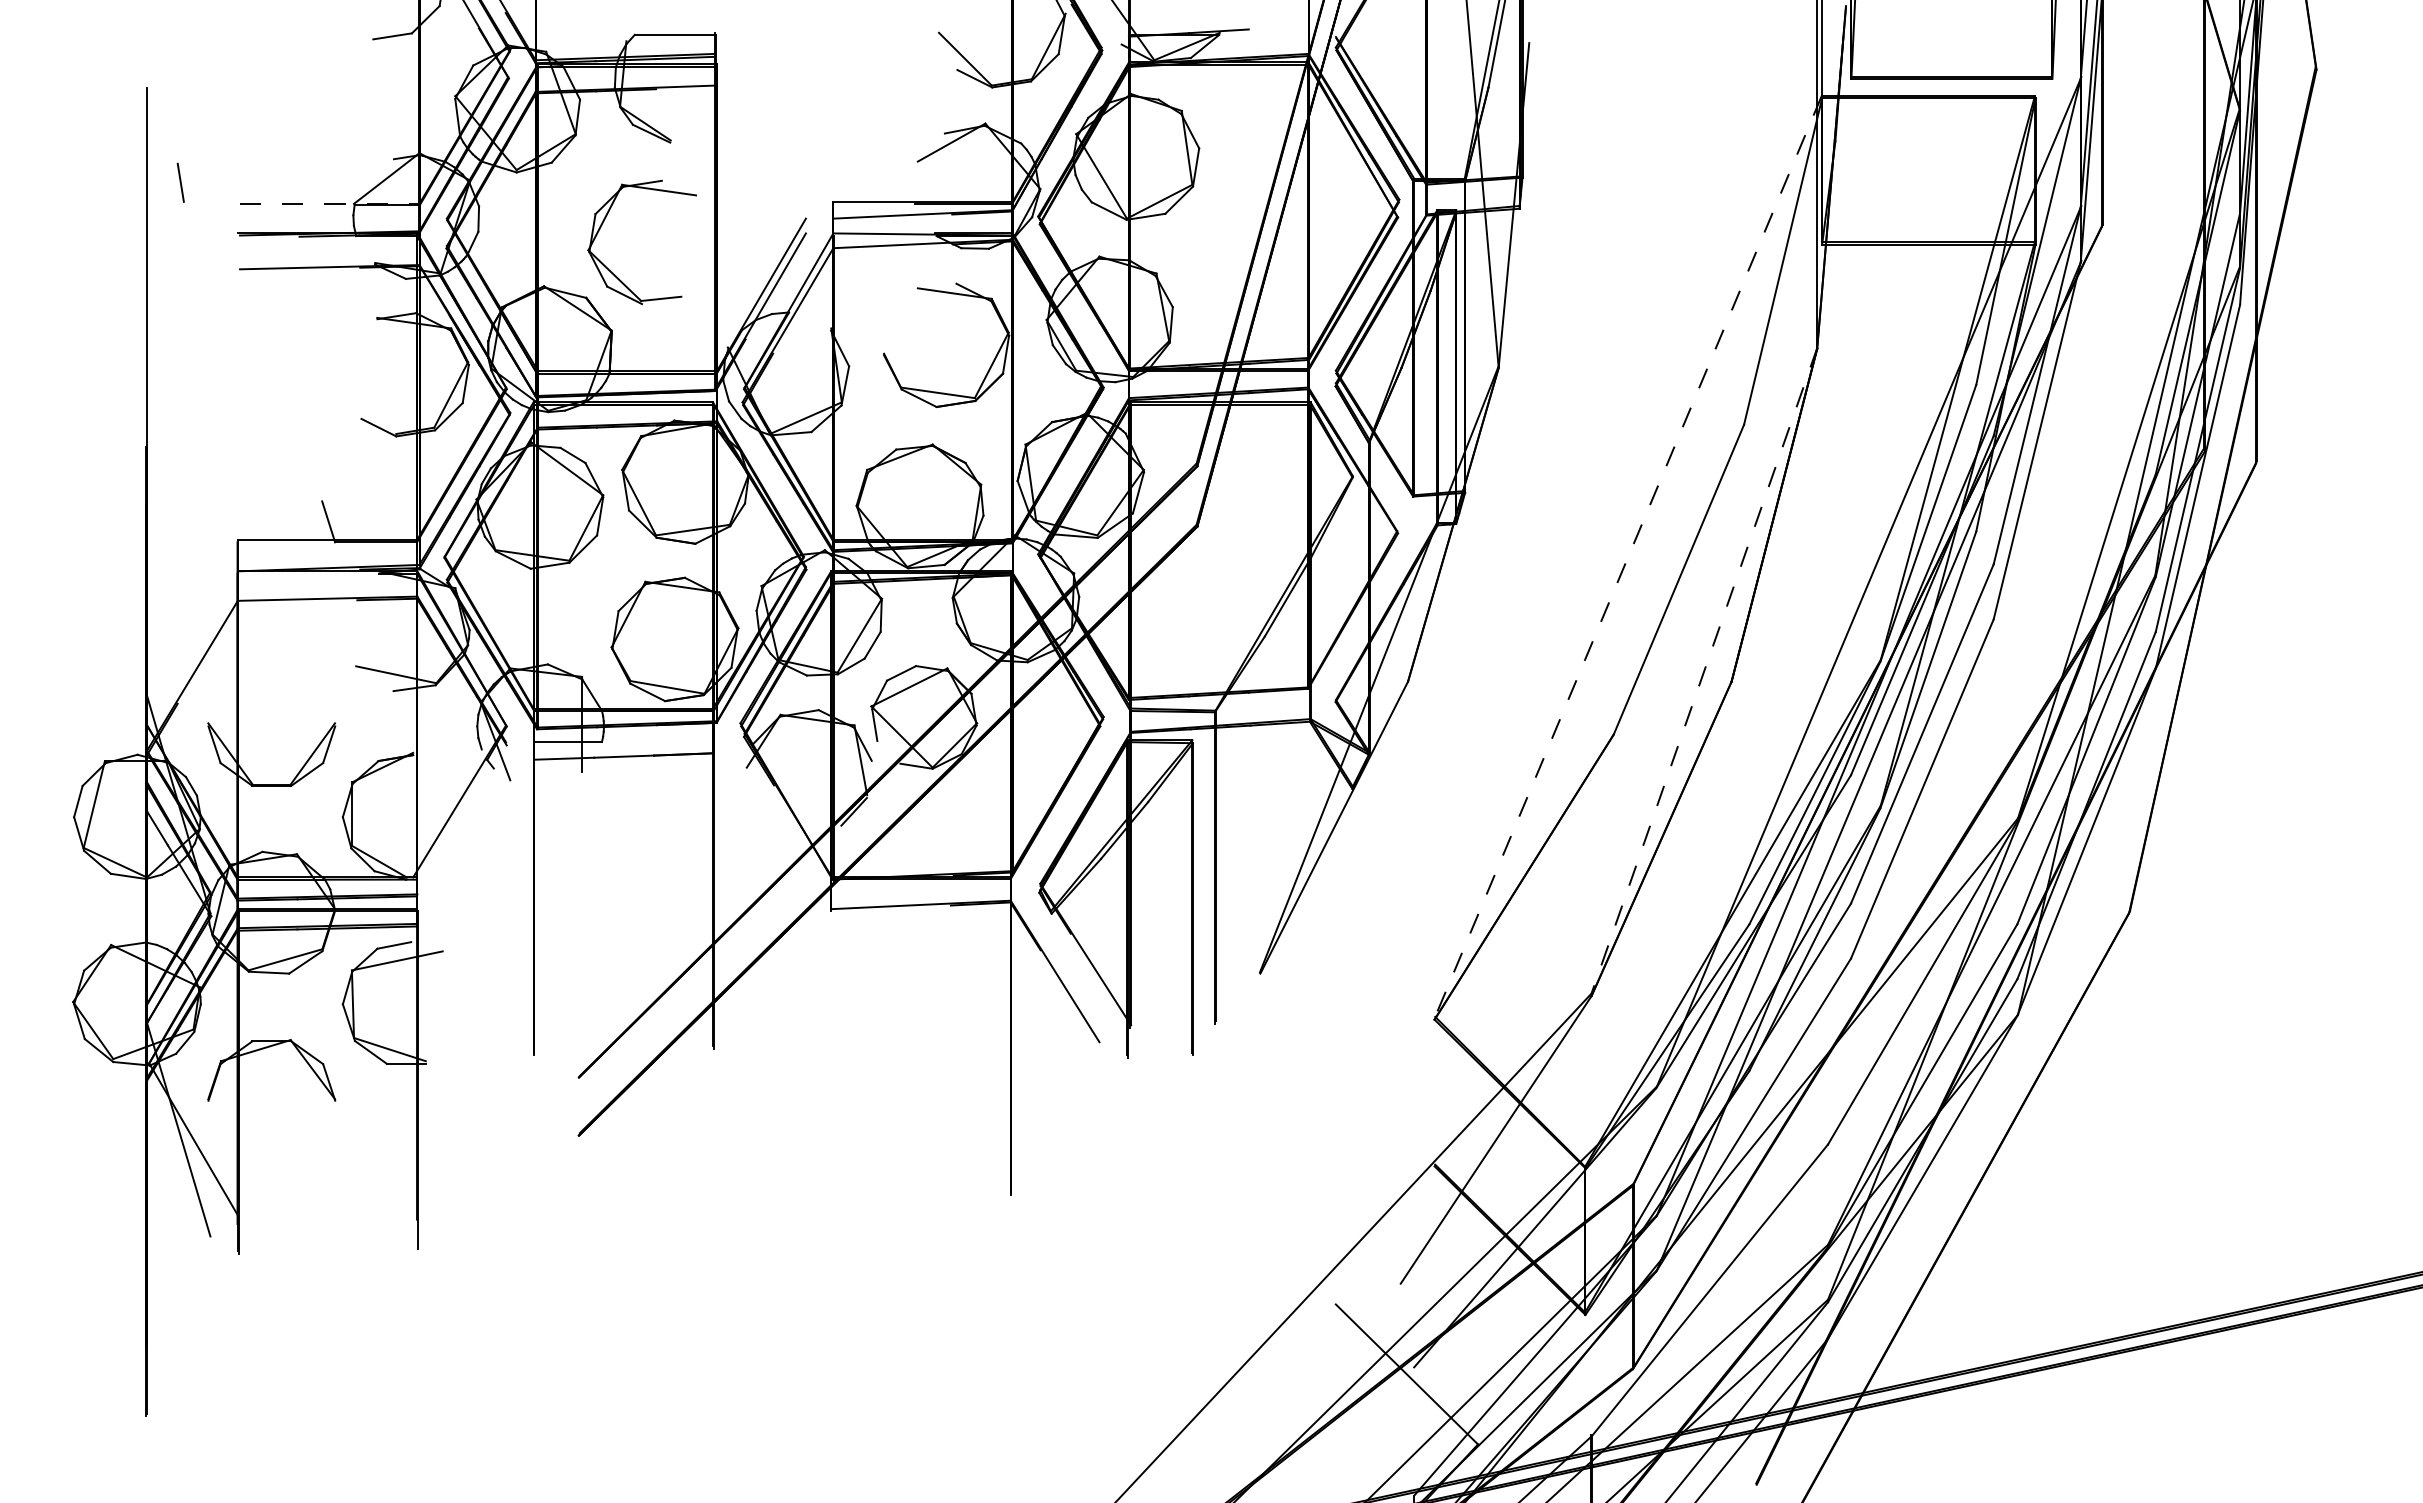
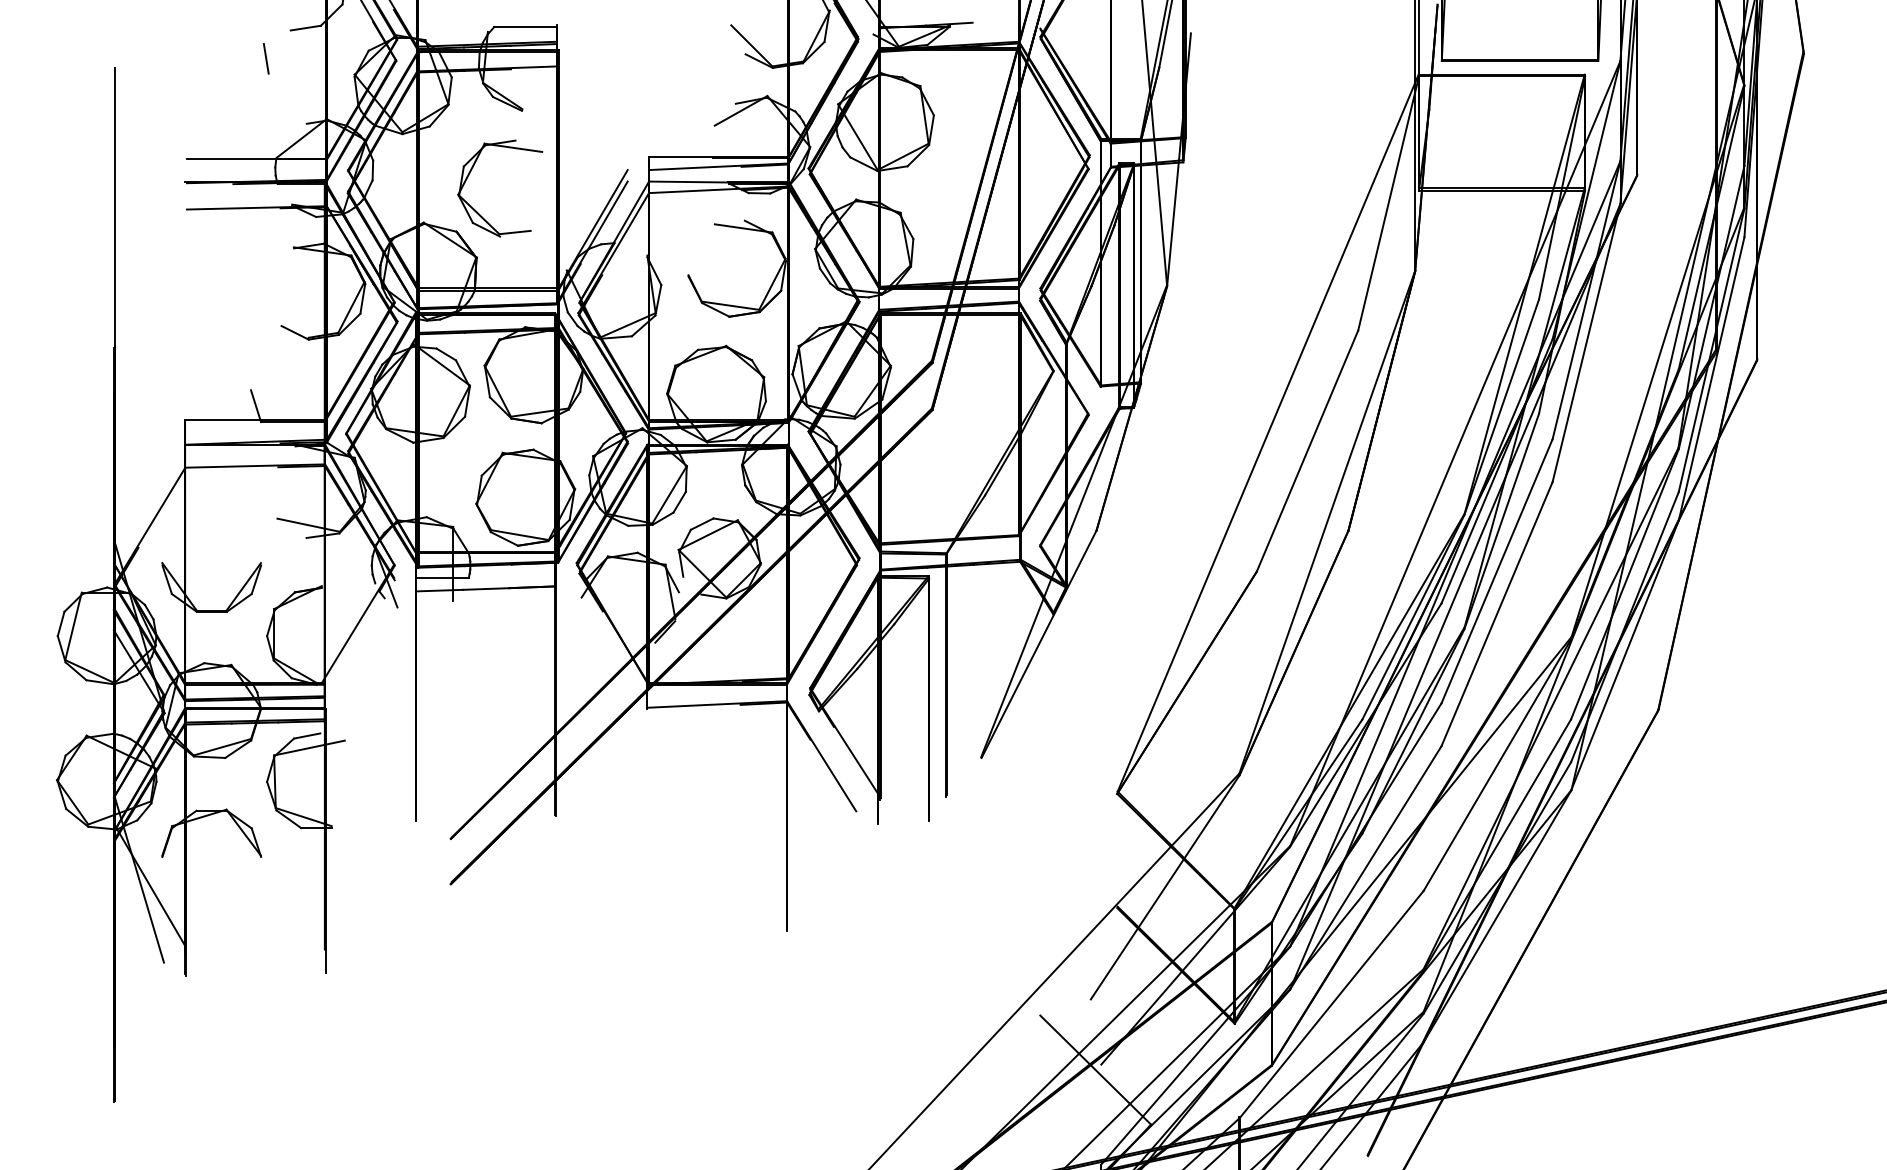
line: (180, 182) -> (266, 58), moved
line: (329, 203) -> (256, 158), dashed -> solid
line: (1628, 556) -> (1268, 433), dashed -> solid
line: (1704, 671) -> (1327, 522), dashed -> solid

